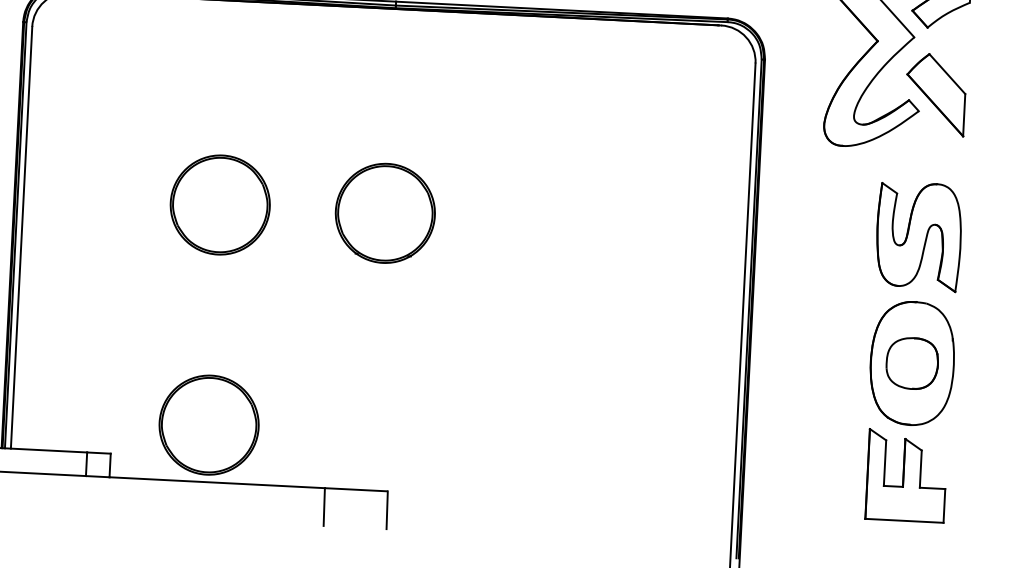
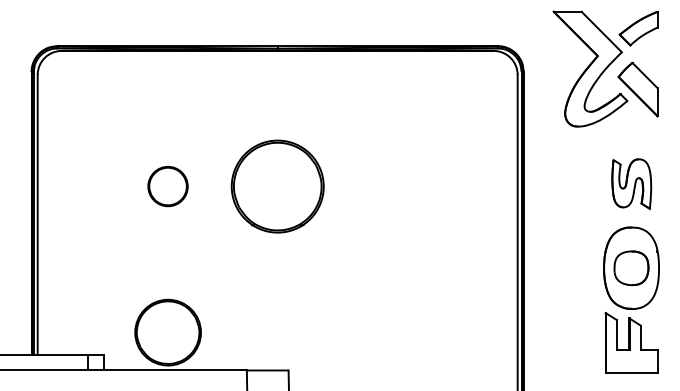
part: (219, 204) -> (167, 186), size x0.6
part: (385, 213) -> (277, 186), size x1.4
part: (918, 235) -> (631, 183), size x0.7

